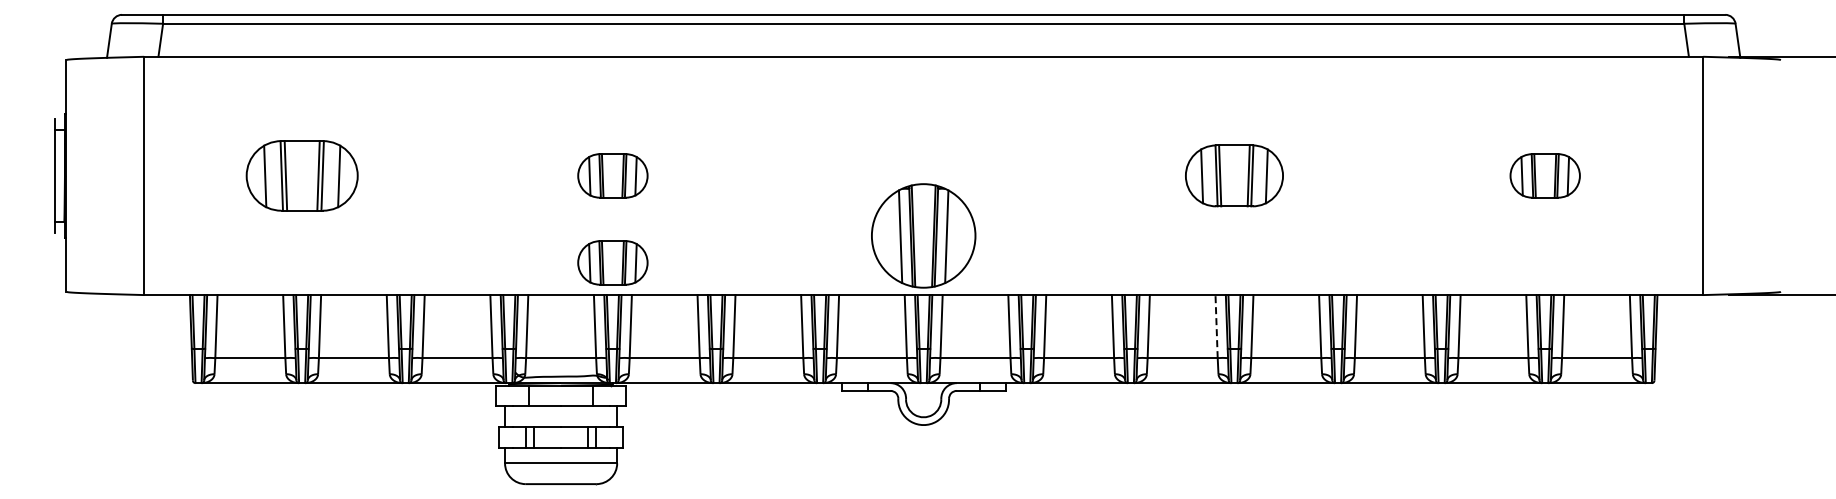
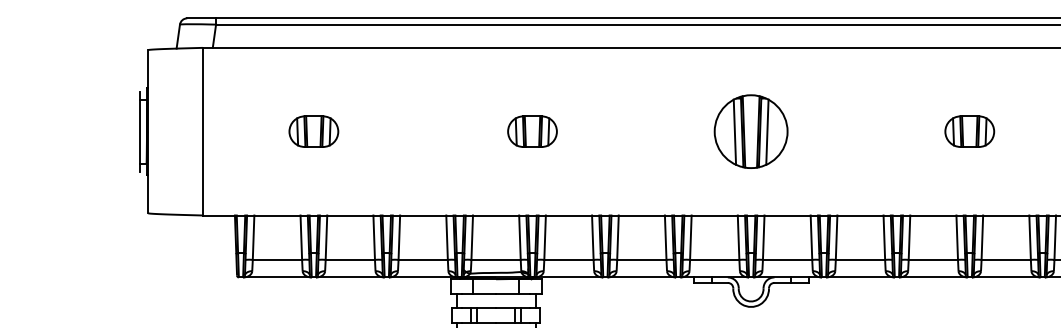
part: (301, 175) -> (313, 131), size x0.62
part: (1234, 175) -> (969, 131), size x0.71
part: (923, 235) -> (751, 131), moved
part: (612, 262) -> (532, 192), removed
line: (1216, 326) -> (957, 237), dashed -> solid

